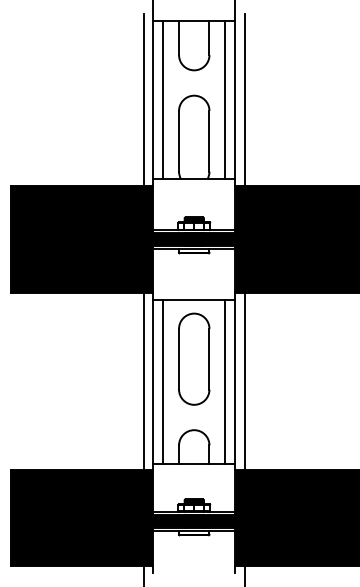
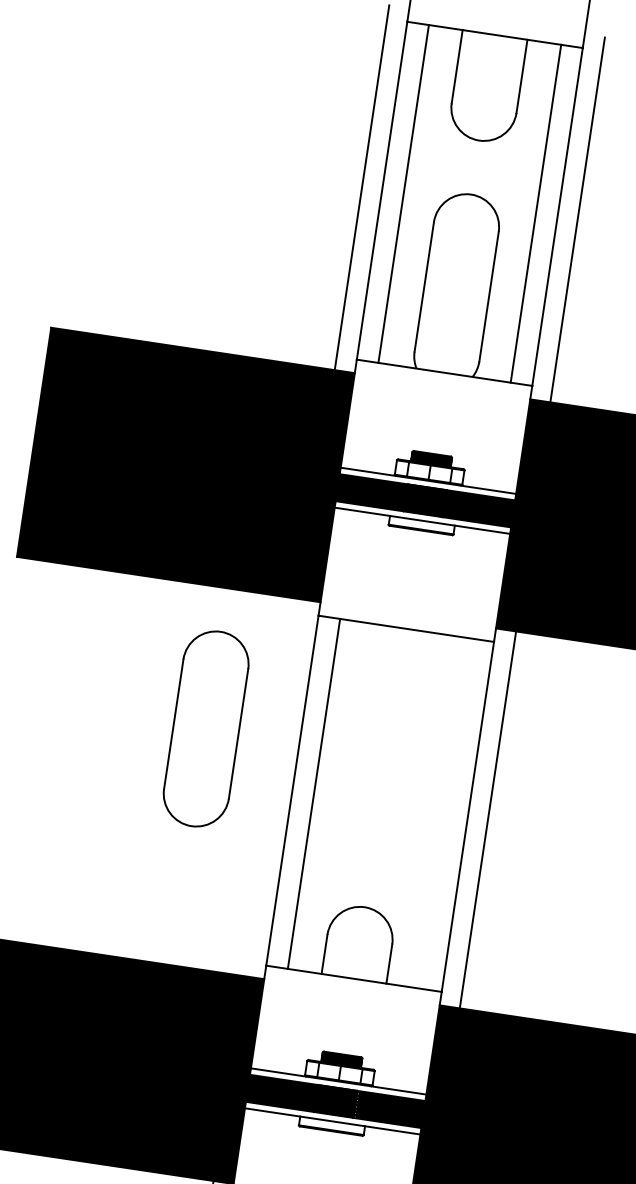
part: (194, 358) -> (206, 727), moved
line: (143, 381) -> (272, 787), removed
line: (225, 381) -> (446, 813), removed

